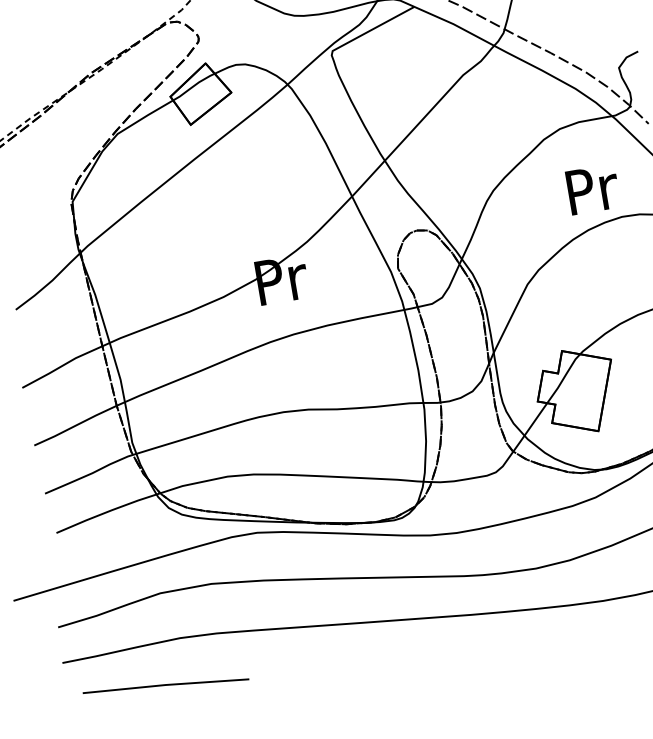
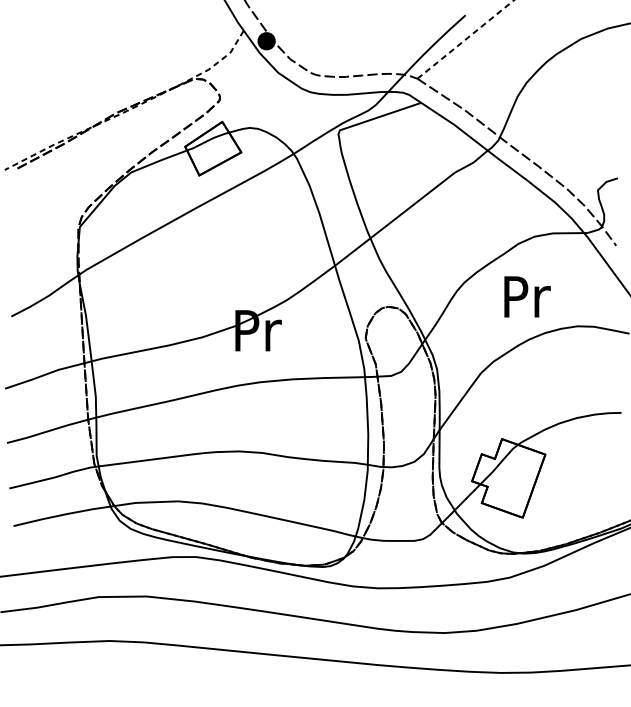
text: (593, 189) -> (527, 296), moved
line: (166, 686) -> (89, 682), removed

